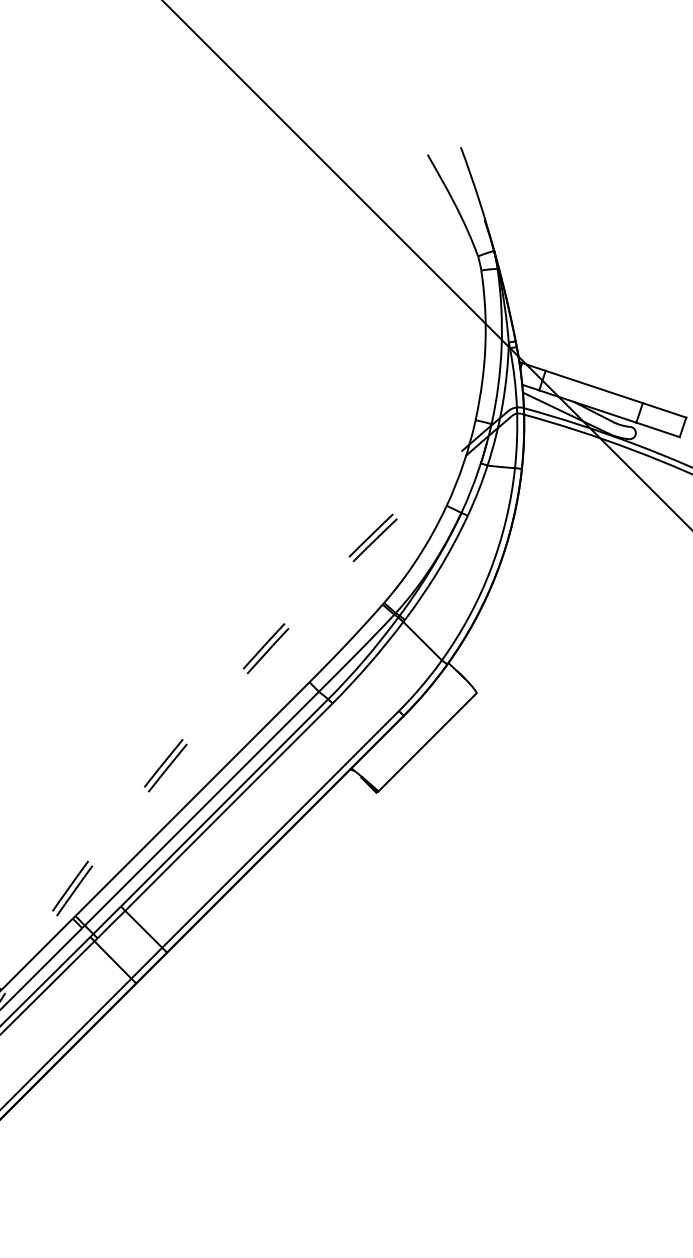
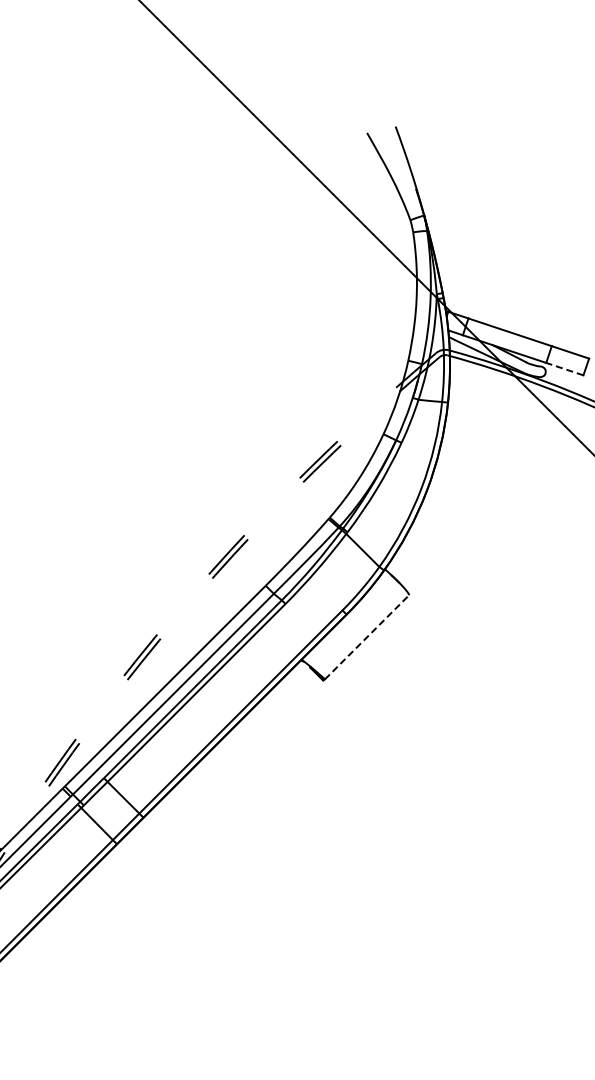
line: (657, 430) -> (564, 369), solid -> dashed
line: (426, 742) -> (366, 637), solid -> dashed

